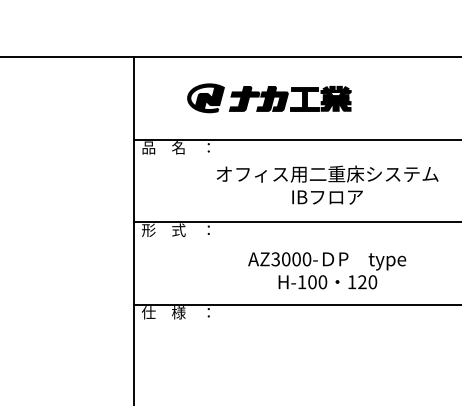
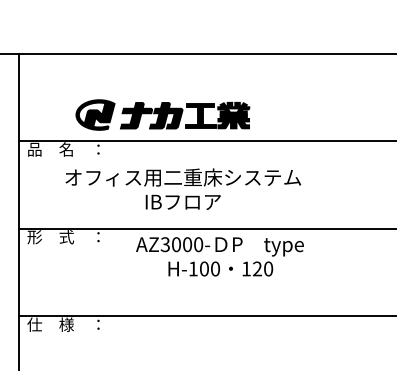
part: (269, 98) -> (162, 115), moved
text: (327, 184) -> (183, 188), moved
text: (327, 270) -> (220, 256), moved

